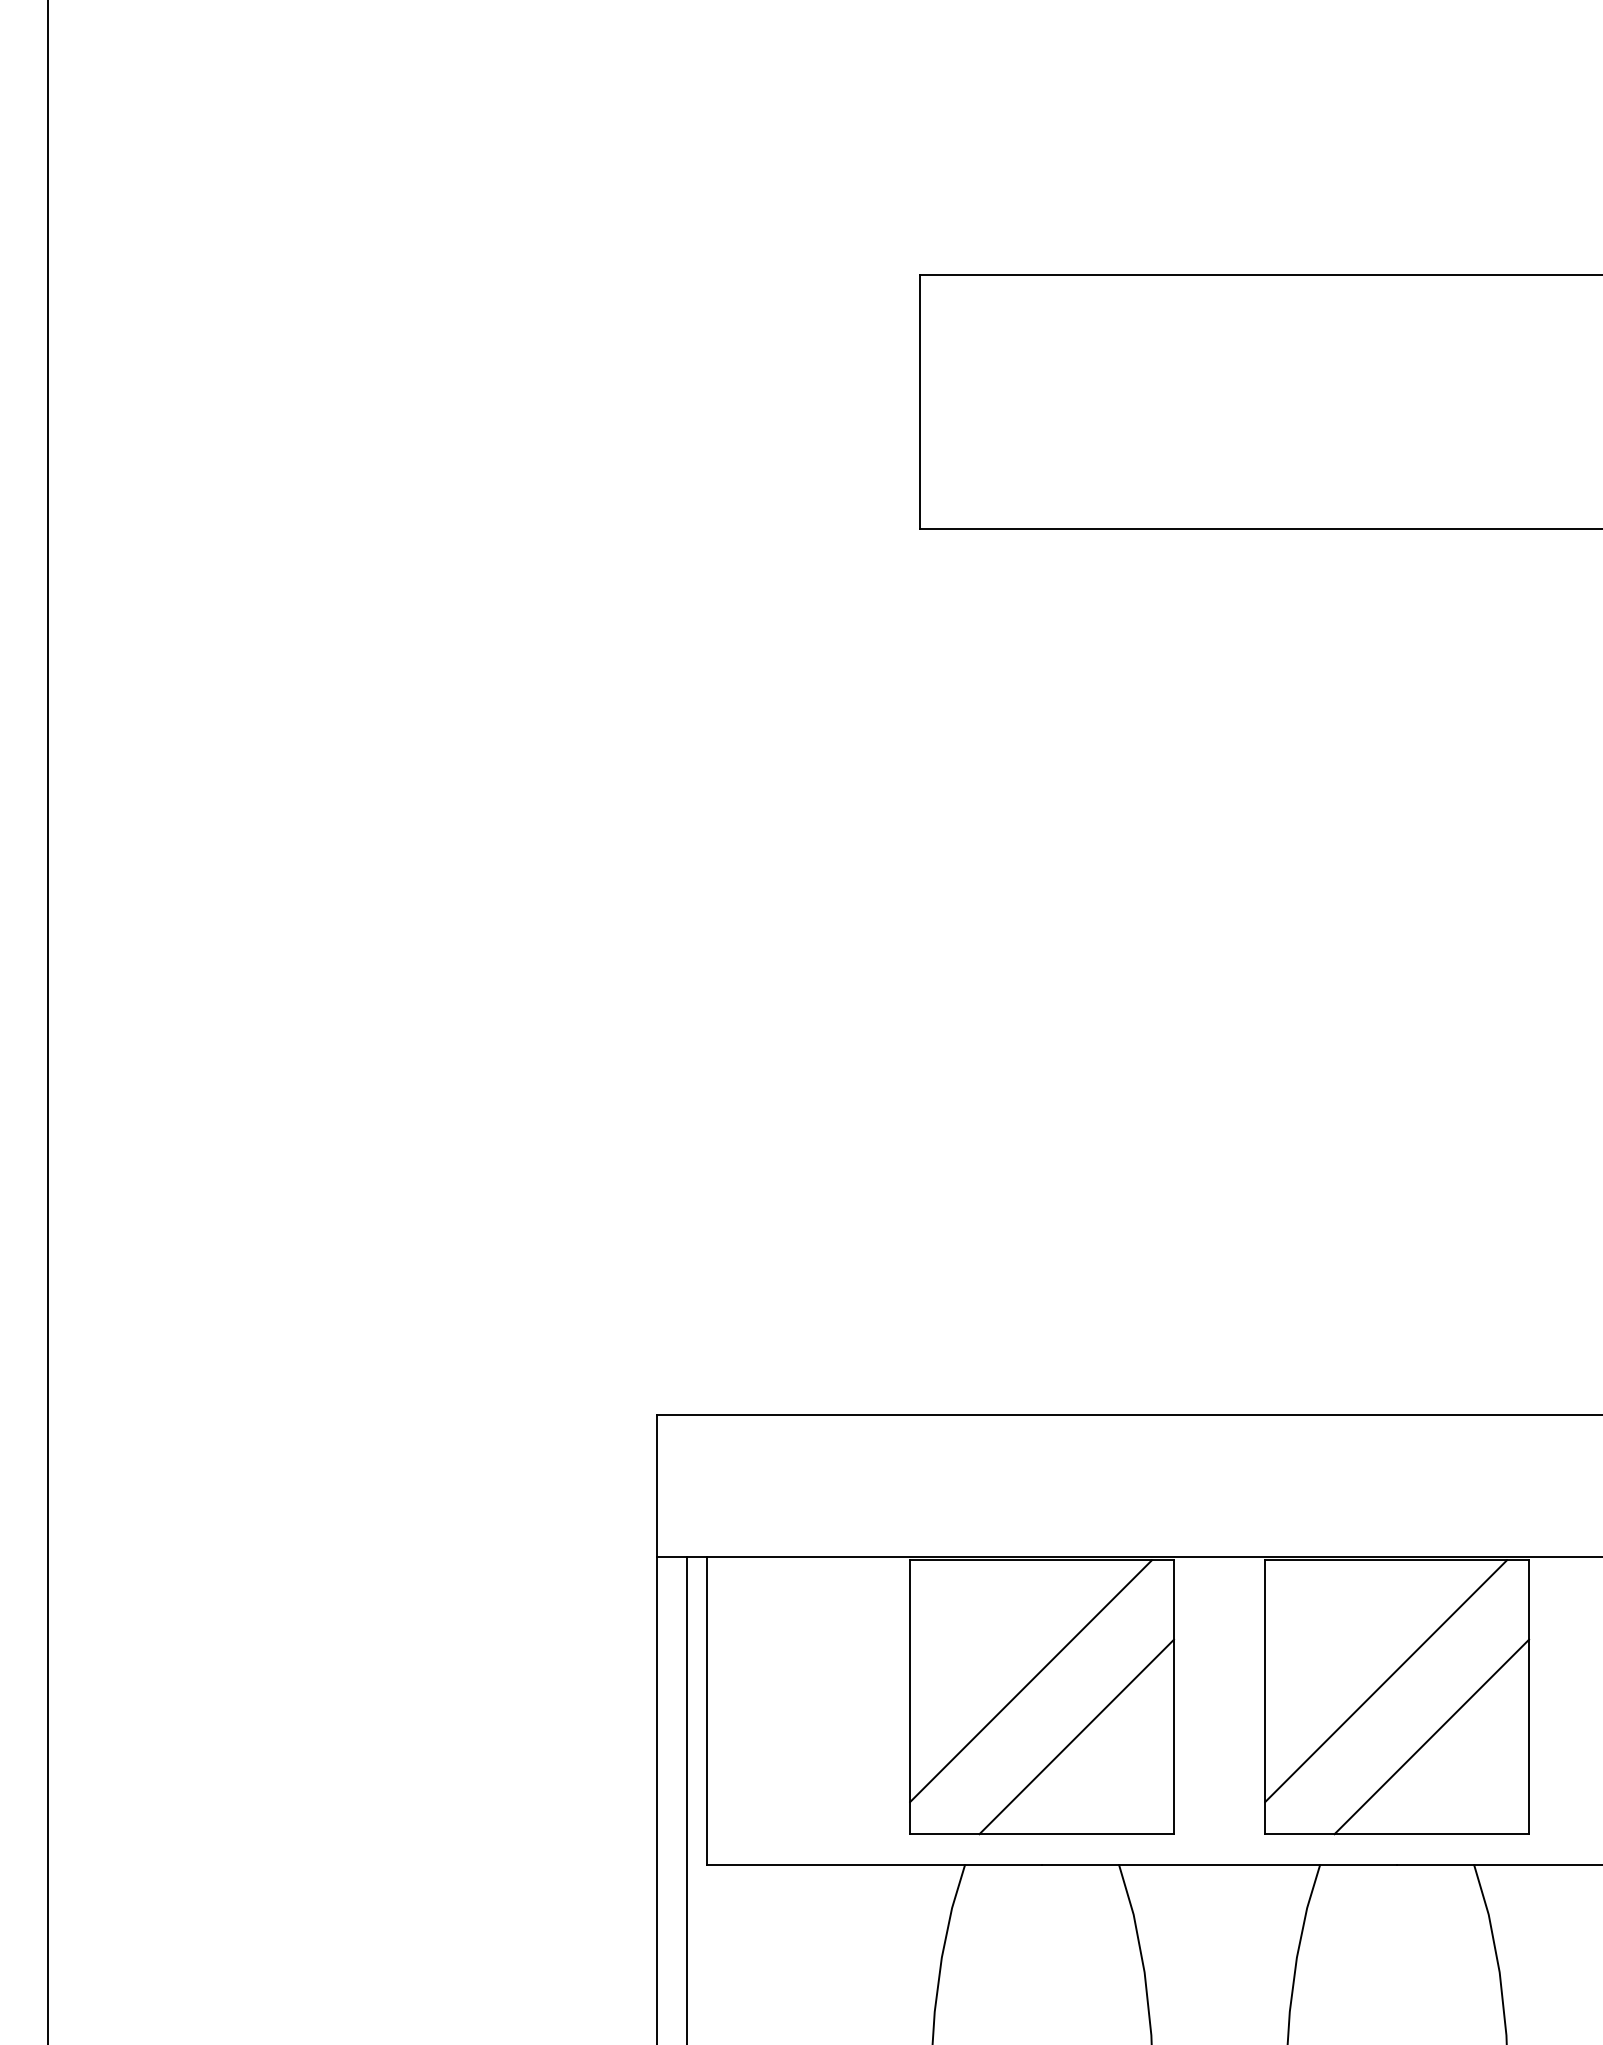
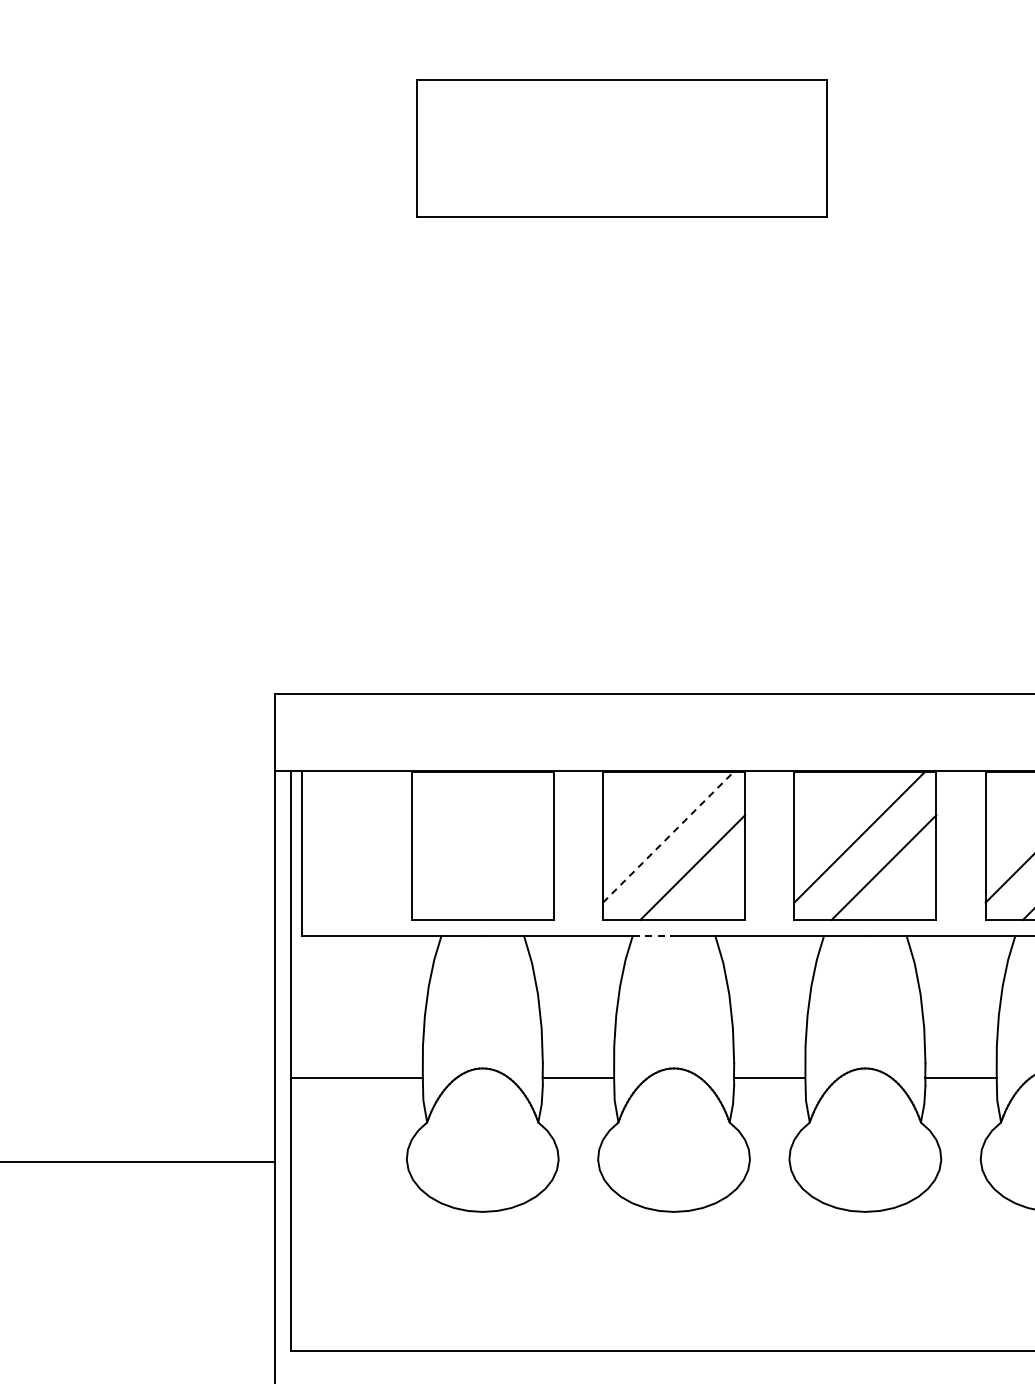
line: (1030, 1681) -> (476, 837), removed
line: (1386, 1681) -> (668, 837), solid -> dashed
line: (1076, 1736) -> (501, 867), removed
line: (1358, 1864) -> (653, 936), solid -> dashed

